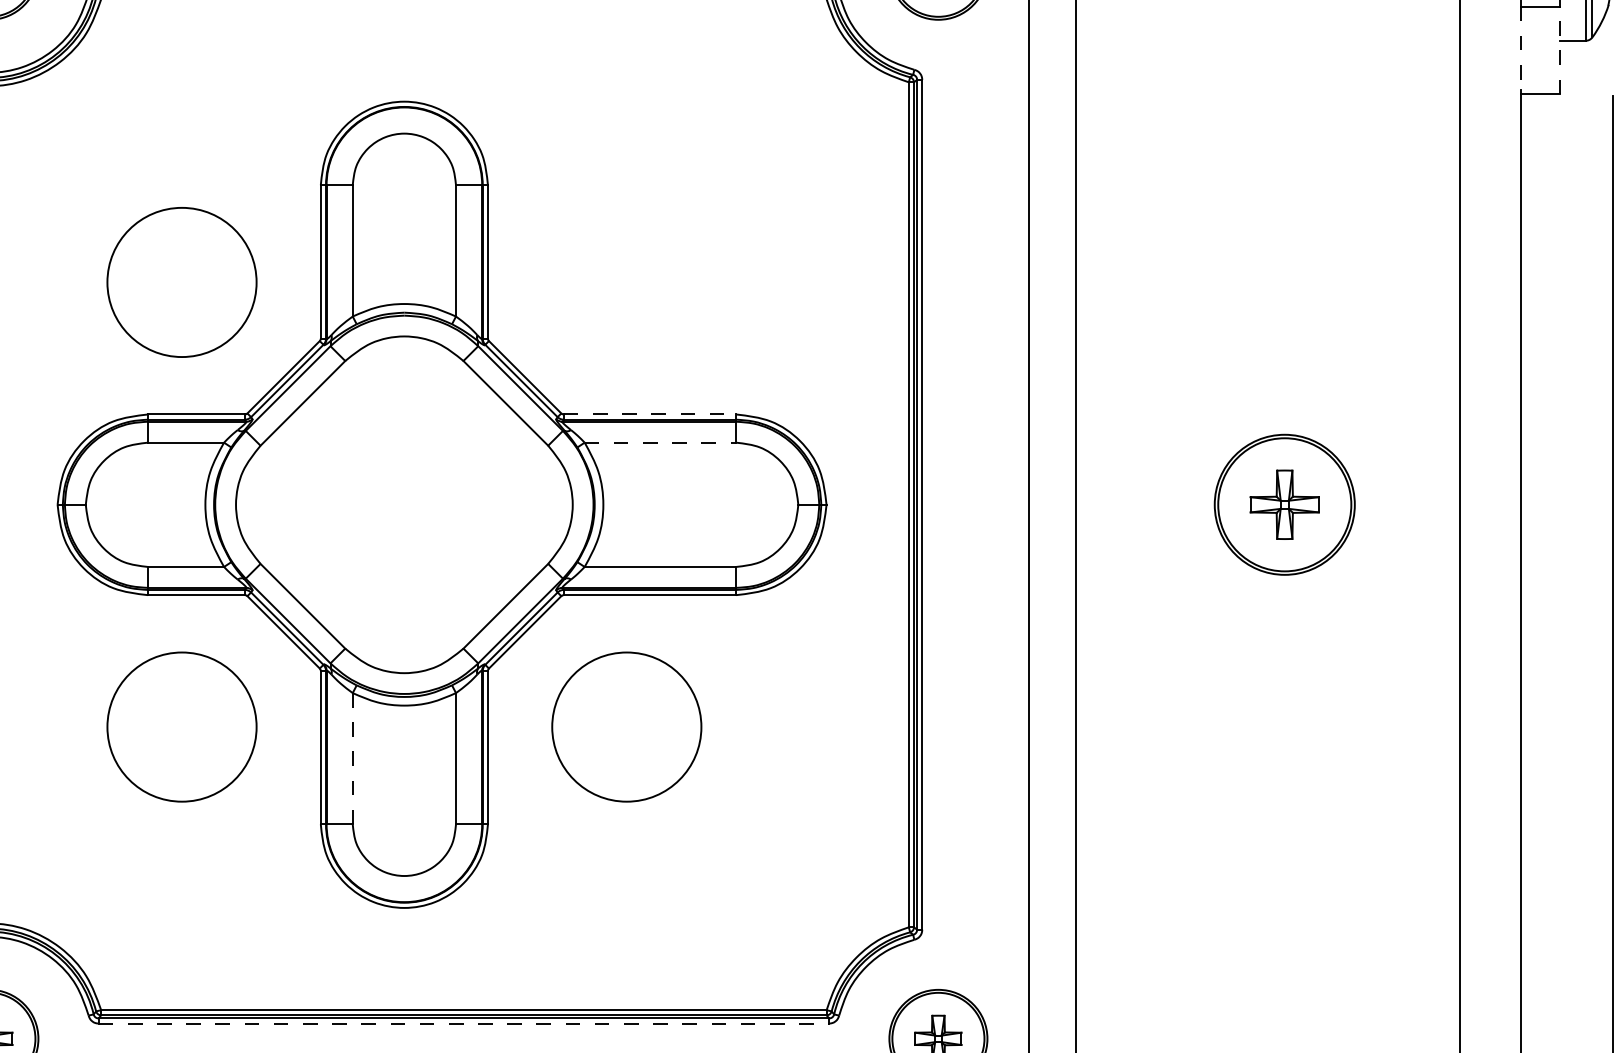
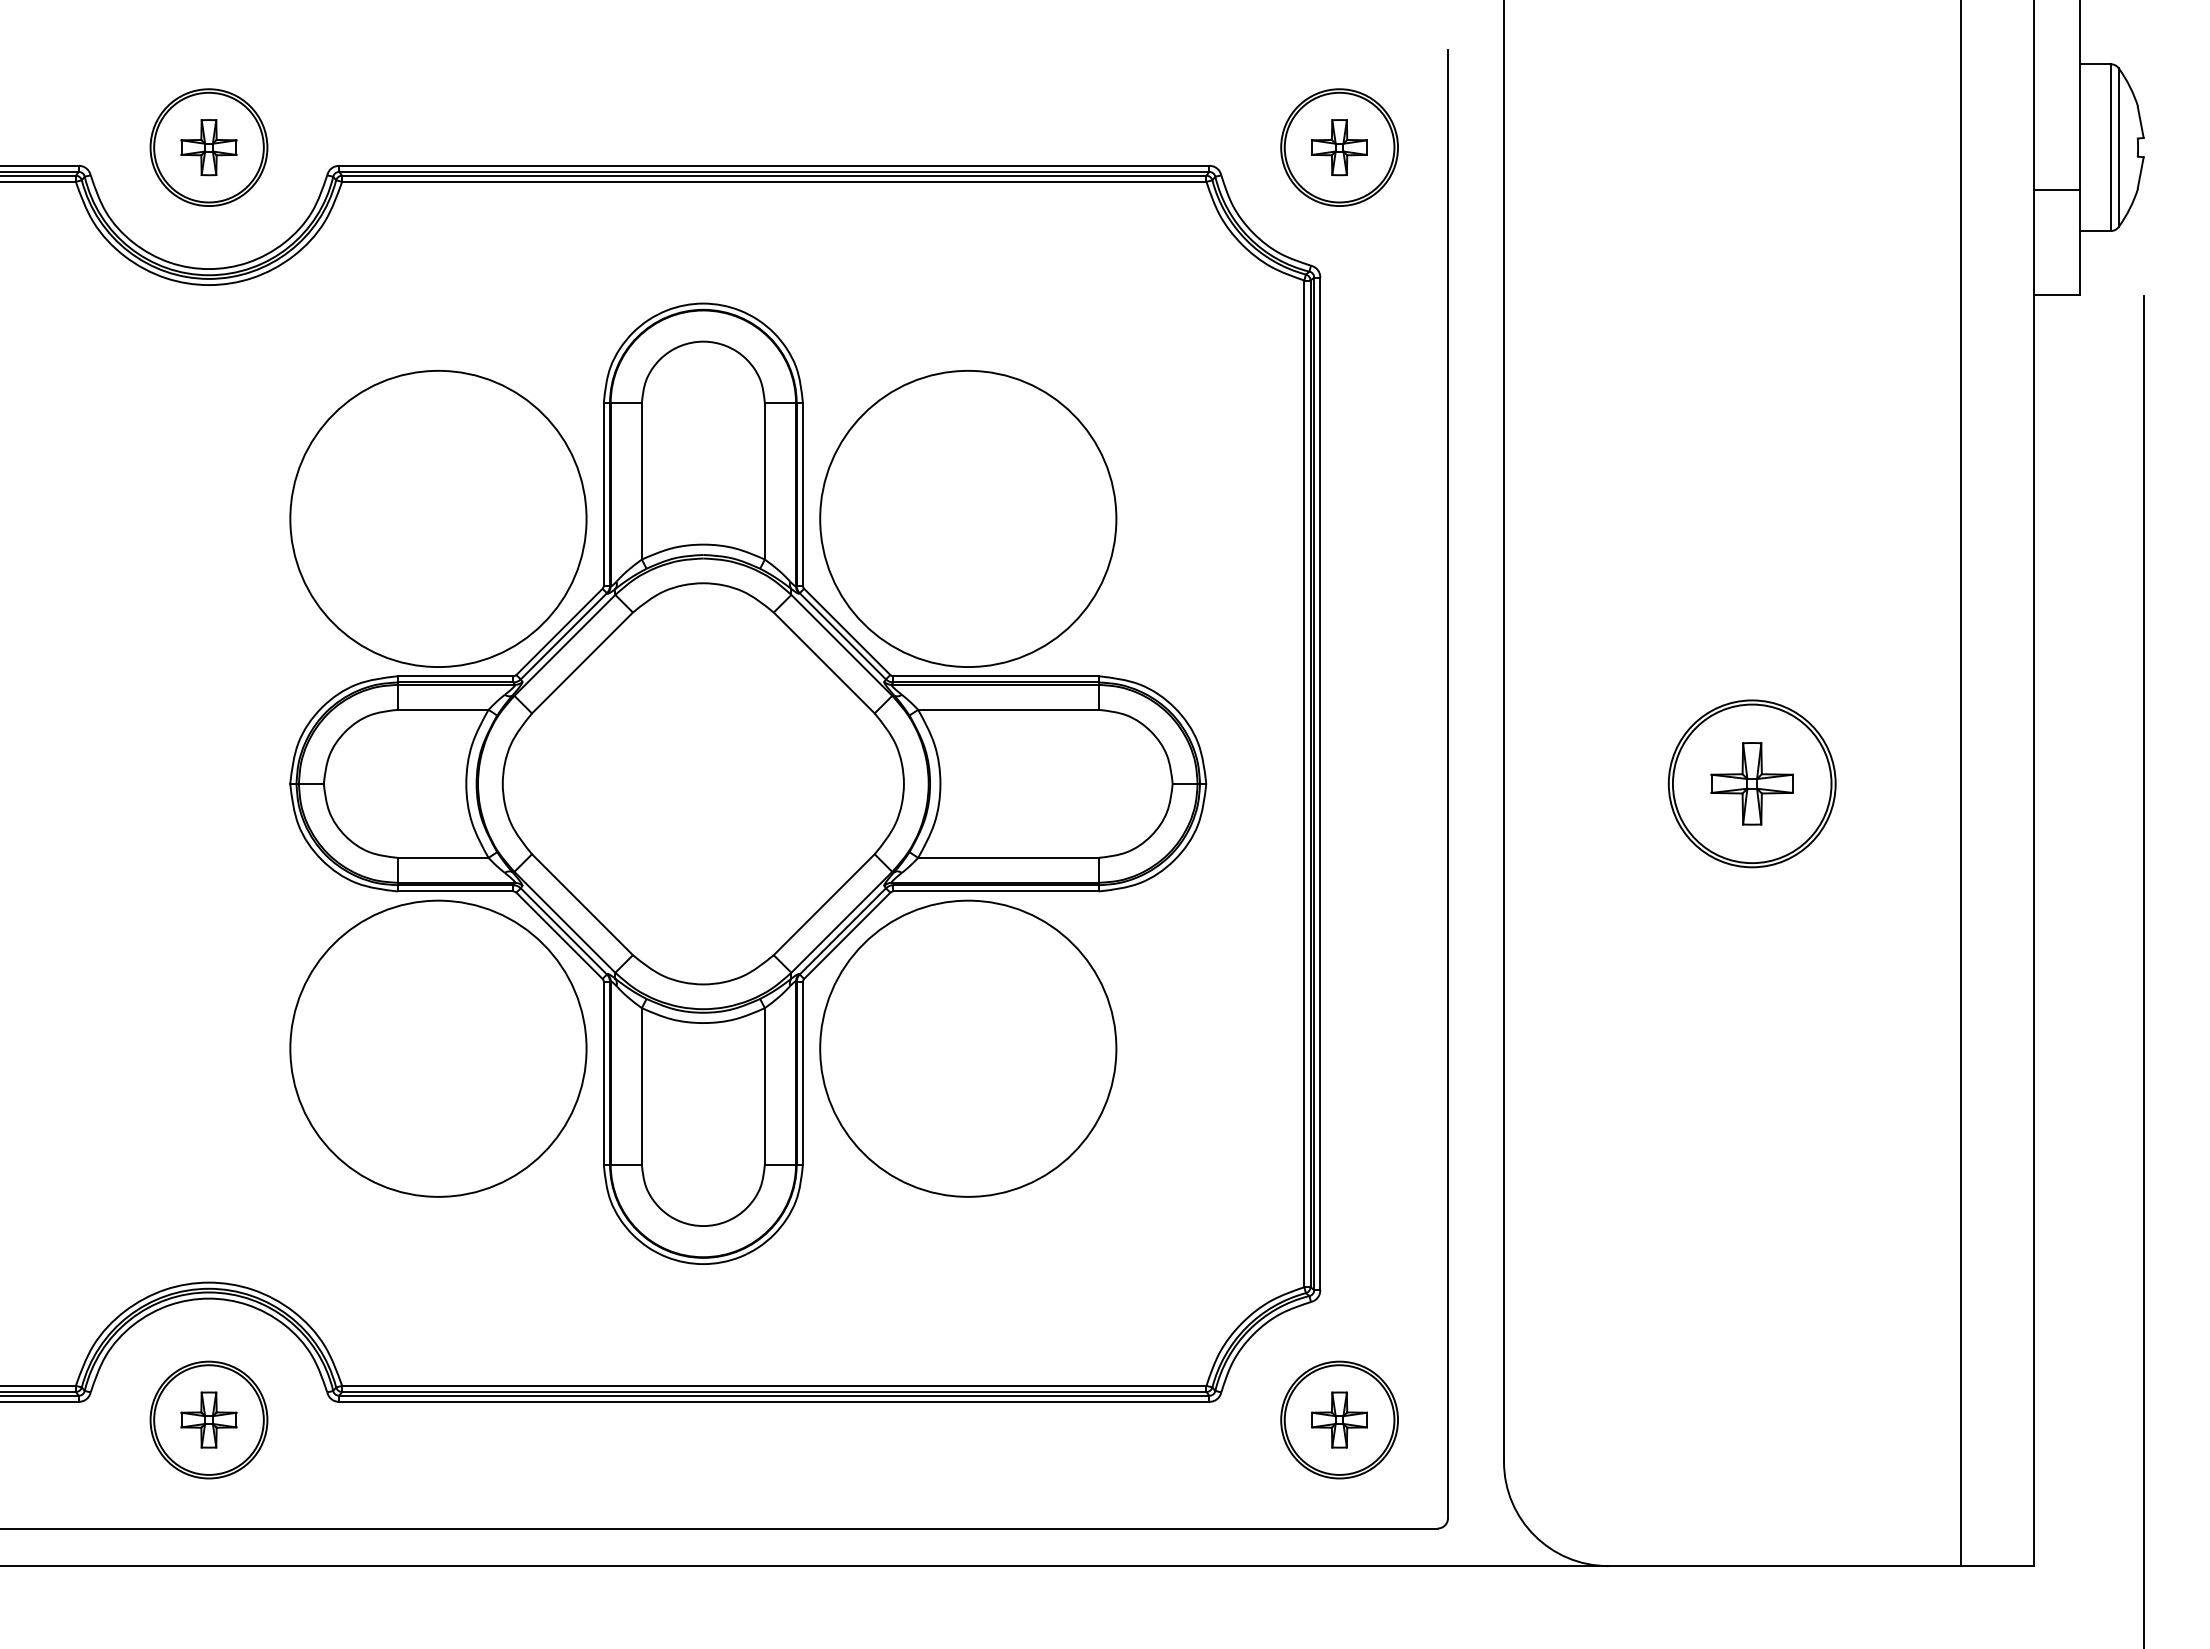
line: (1520, 48) -> (2033, 240), dashed -> solid
line: (1559, 50) -> (2079, 242), dashed -> solid
circle: (182, 282) -> (438, 518), size x1.67
circle: (626, 282) -> (968, 518), added
line: (649, 414) -> (995, 676), dashed -> solid
line: (660, 442) -> (1008, 709), dashed -> solid
circle: (182, 726) -> (438, 1048), size x1.67
circle: (626, 726) -> (968, 1048), size x1.67
line: (352, 758) -> (641, 1085), dashed -> solid
line: (464, 1023) -> (774, 1401), dashed -> solid

